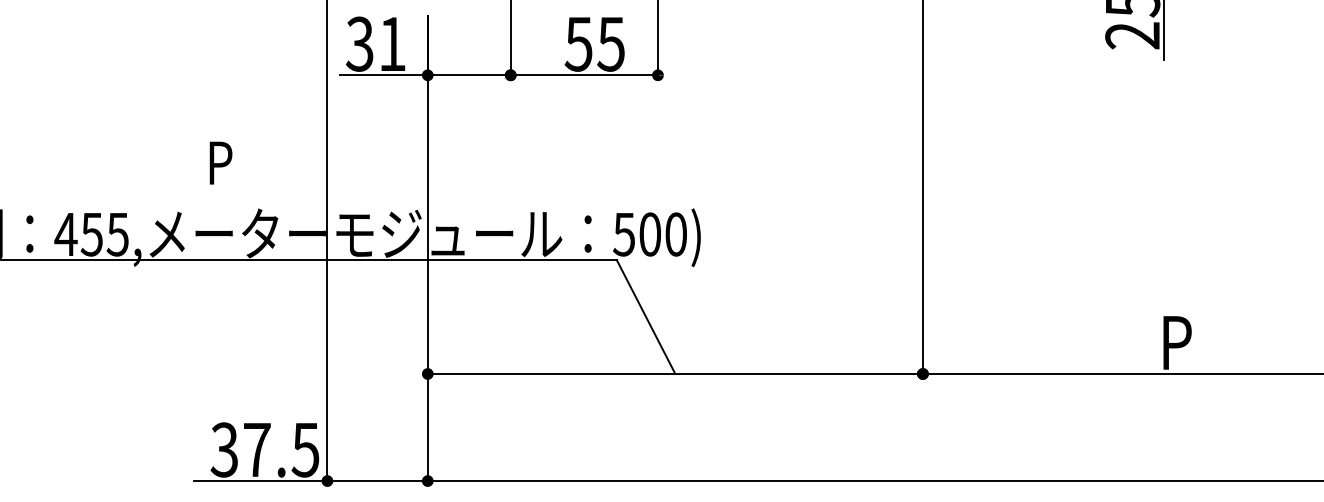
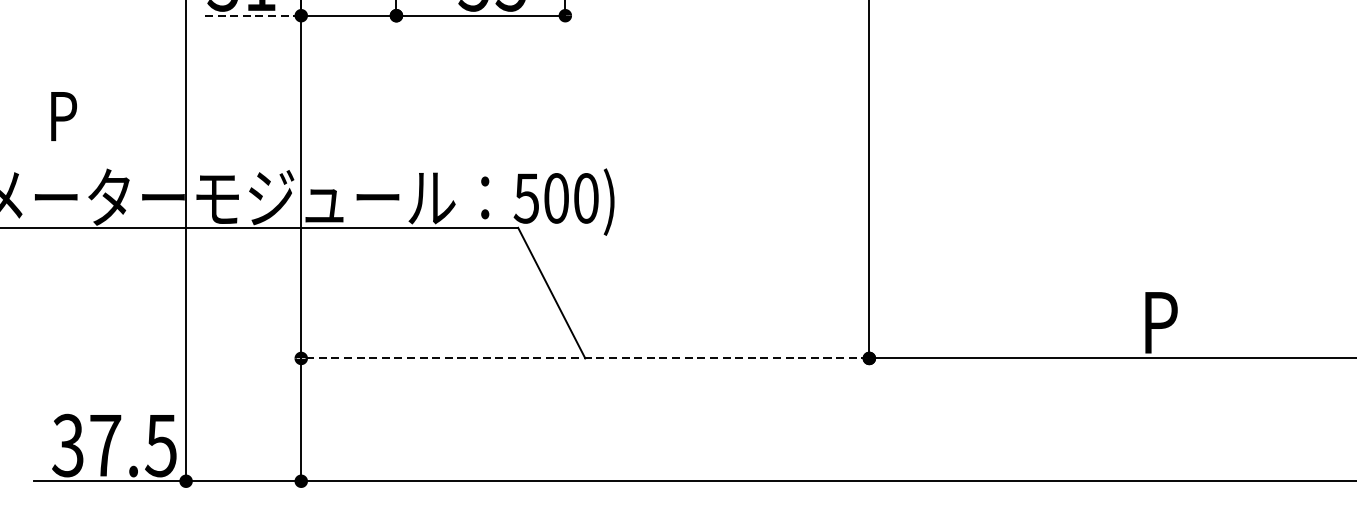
line: (383, 75) -> (250, 15), solid -> dashed
line: (675, 374) -> (585, 359), solid -> dashed

